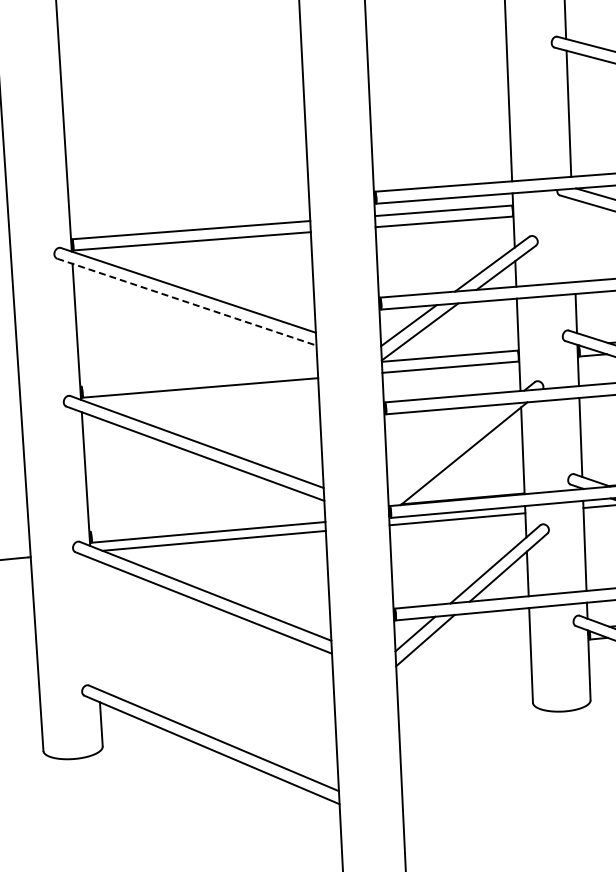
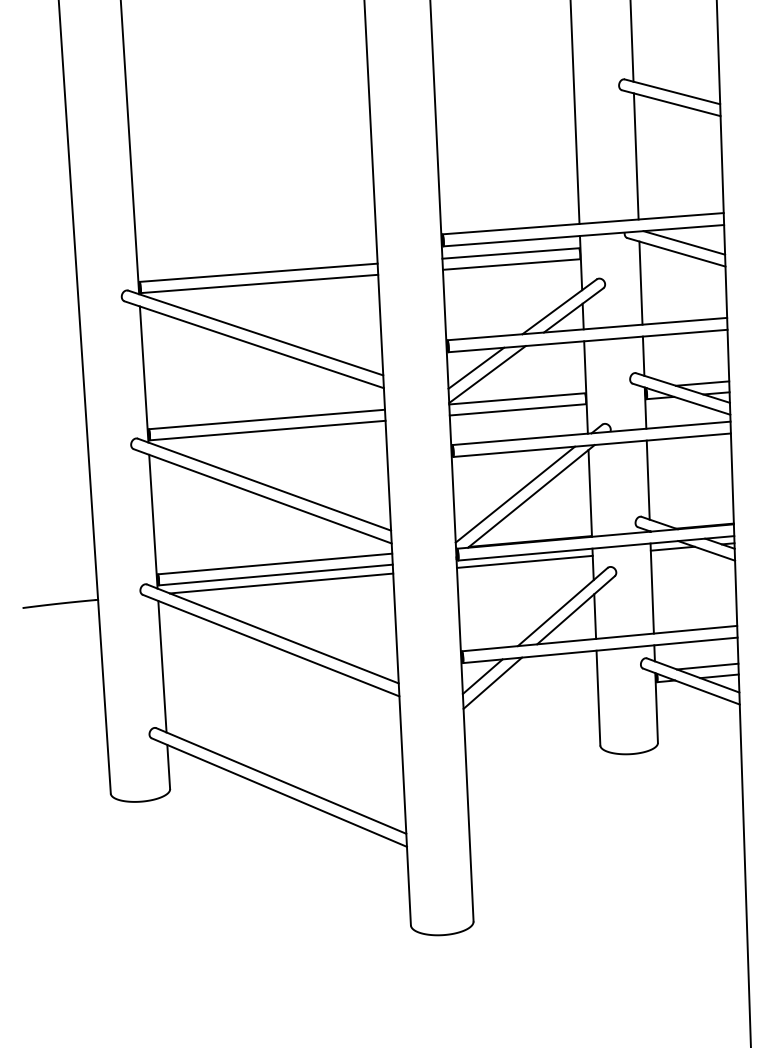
line: (573, 239) -> (640, 282), added
line: (187, 301) -> (254, 344), dashed -> solid
line: (200, 376) -> (267, 419), added
line: (448, 451) -> (515, 494), added
line: (208, 520) -> (275, 563), added
line: (95, 623) -> (162, 666), added

